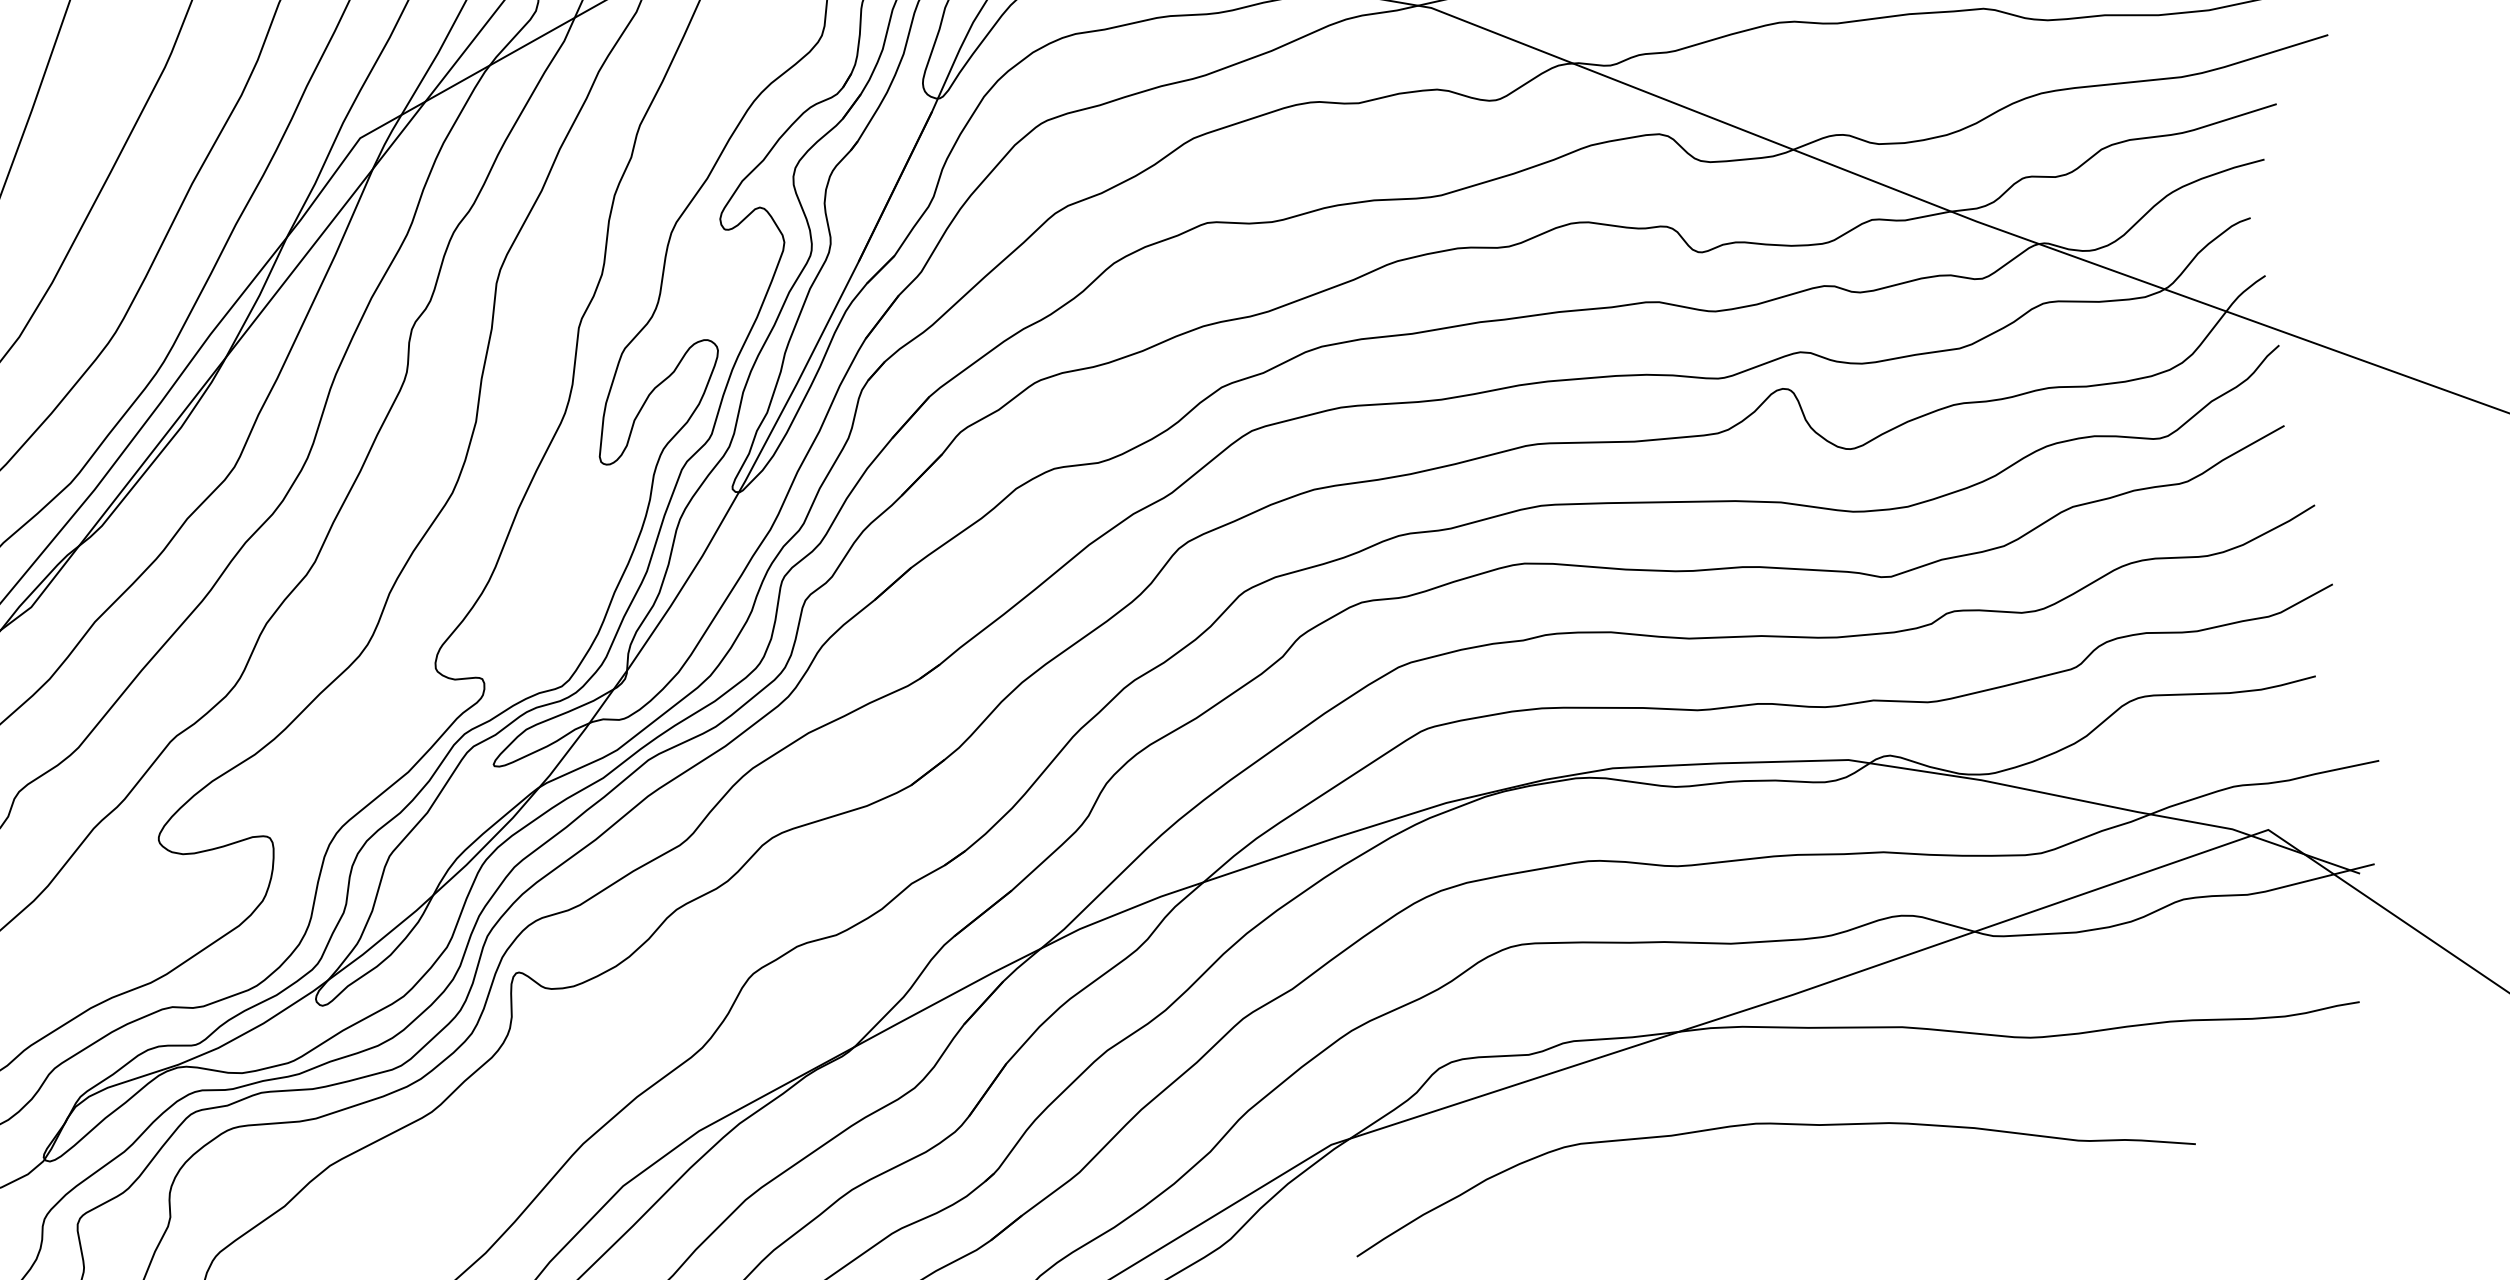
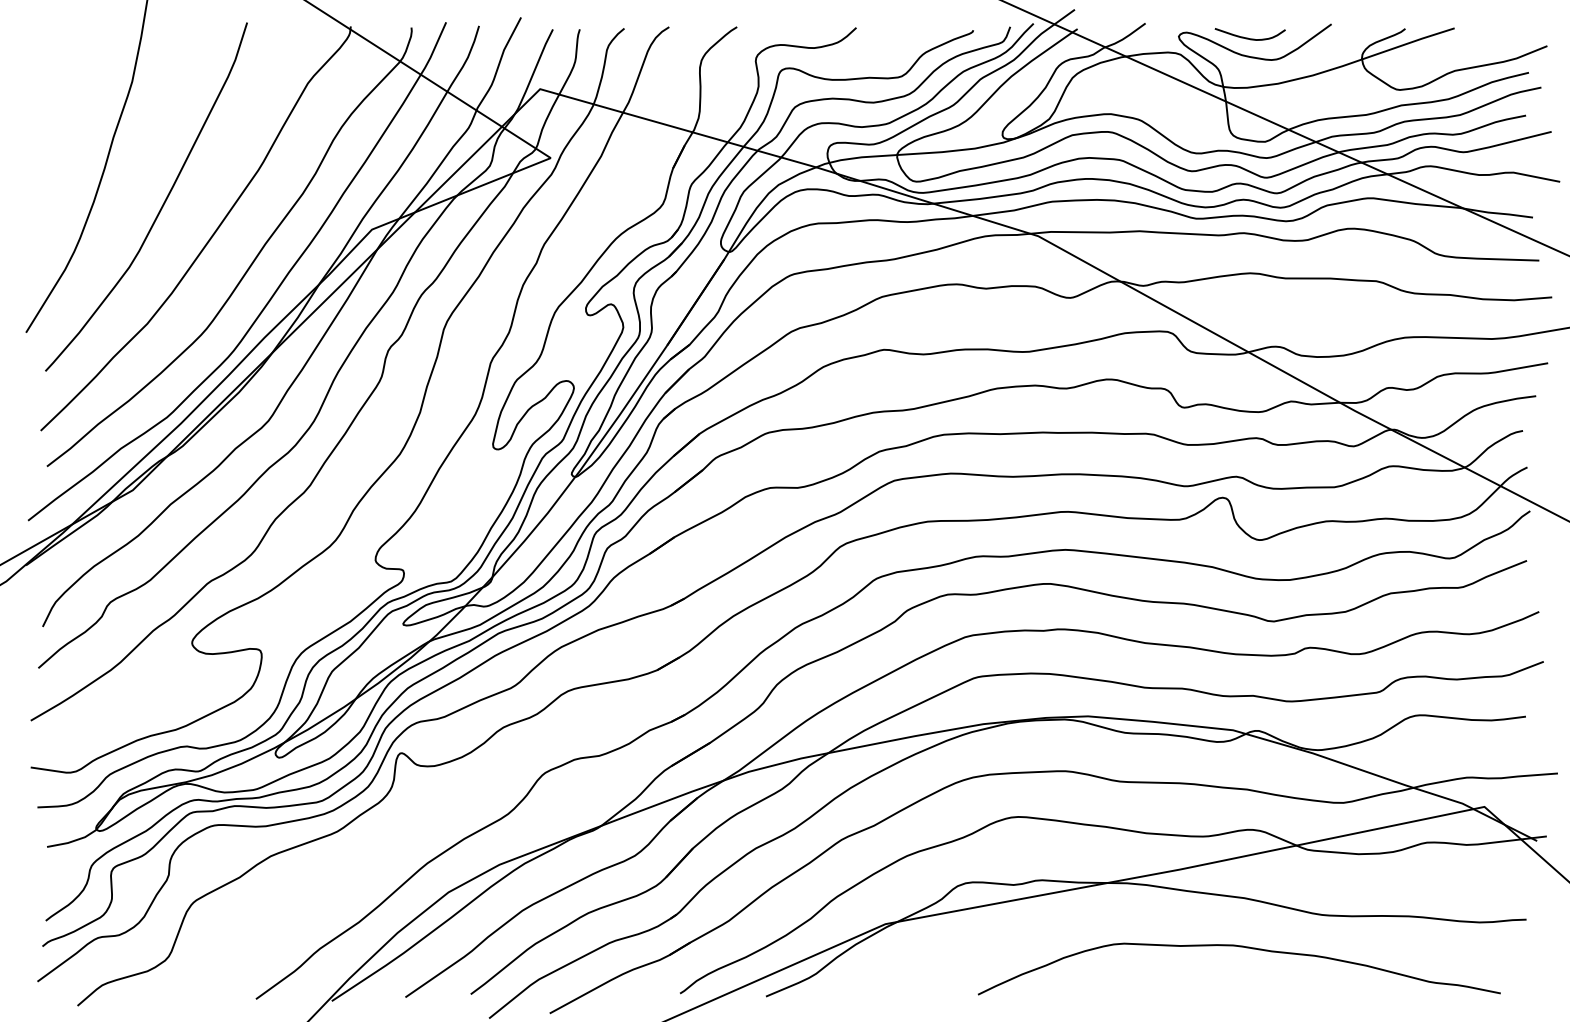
curve: (1766, 1125) -> (1239, 947), moved

